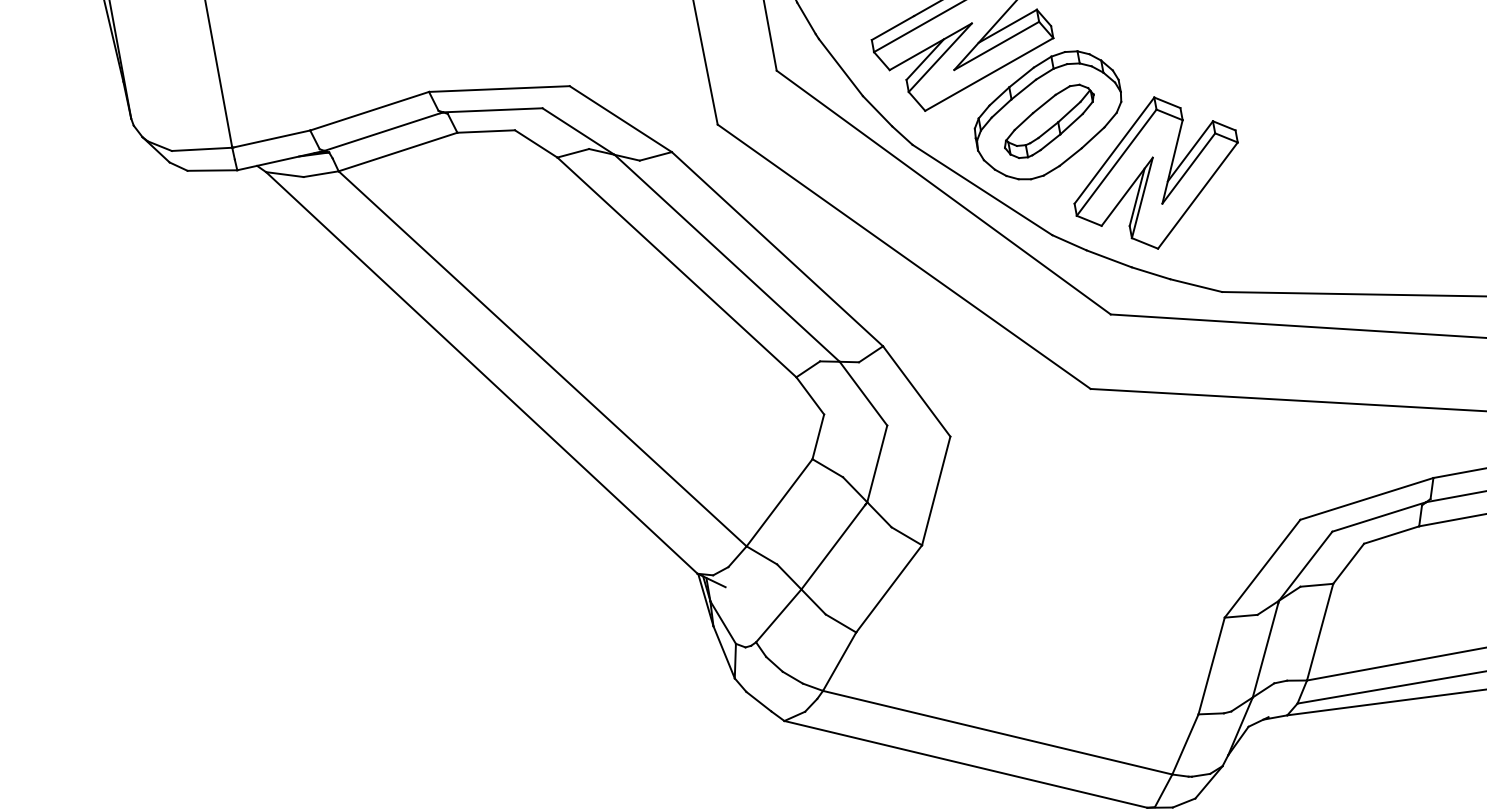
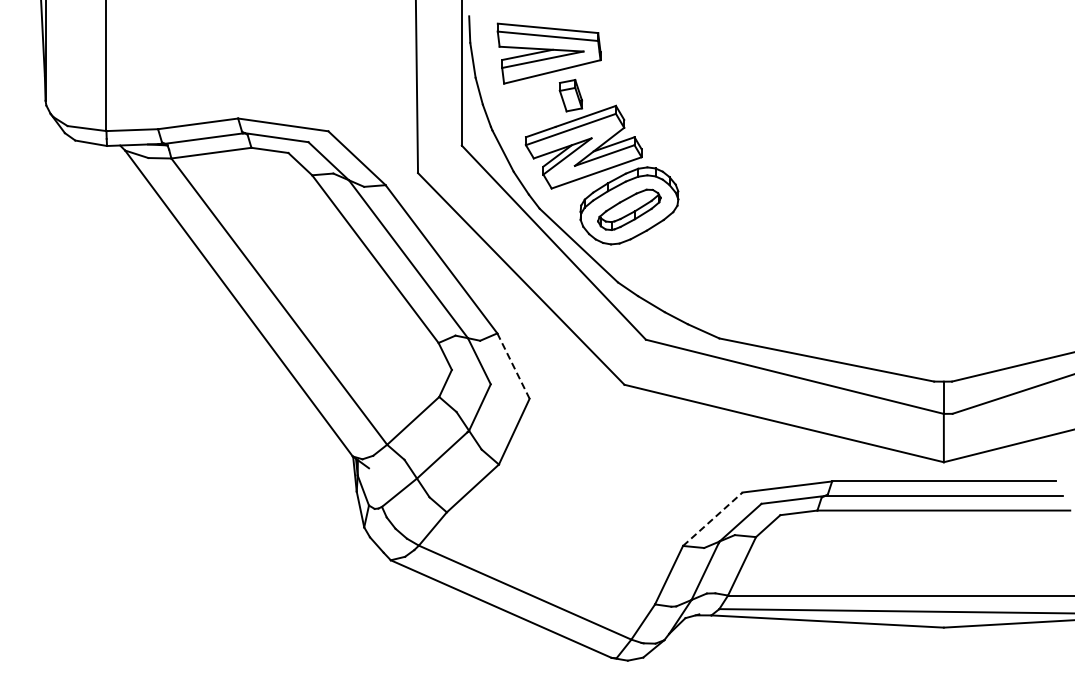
part: (1154, 172) -> (690, 254), removed
line: (916, 392) -> (513, 366), solid -> dashed
line: (1262, 569) -> (712, 519), solid -> dashed

